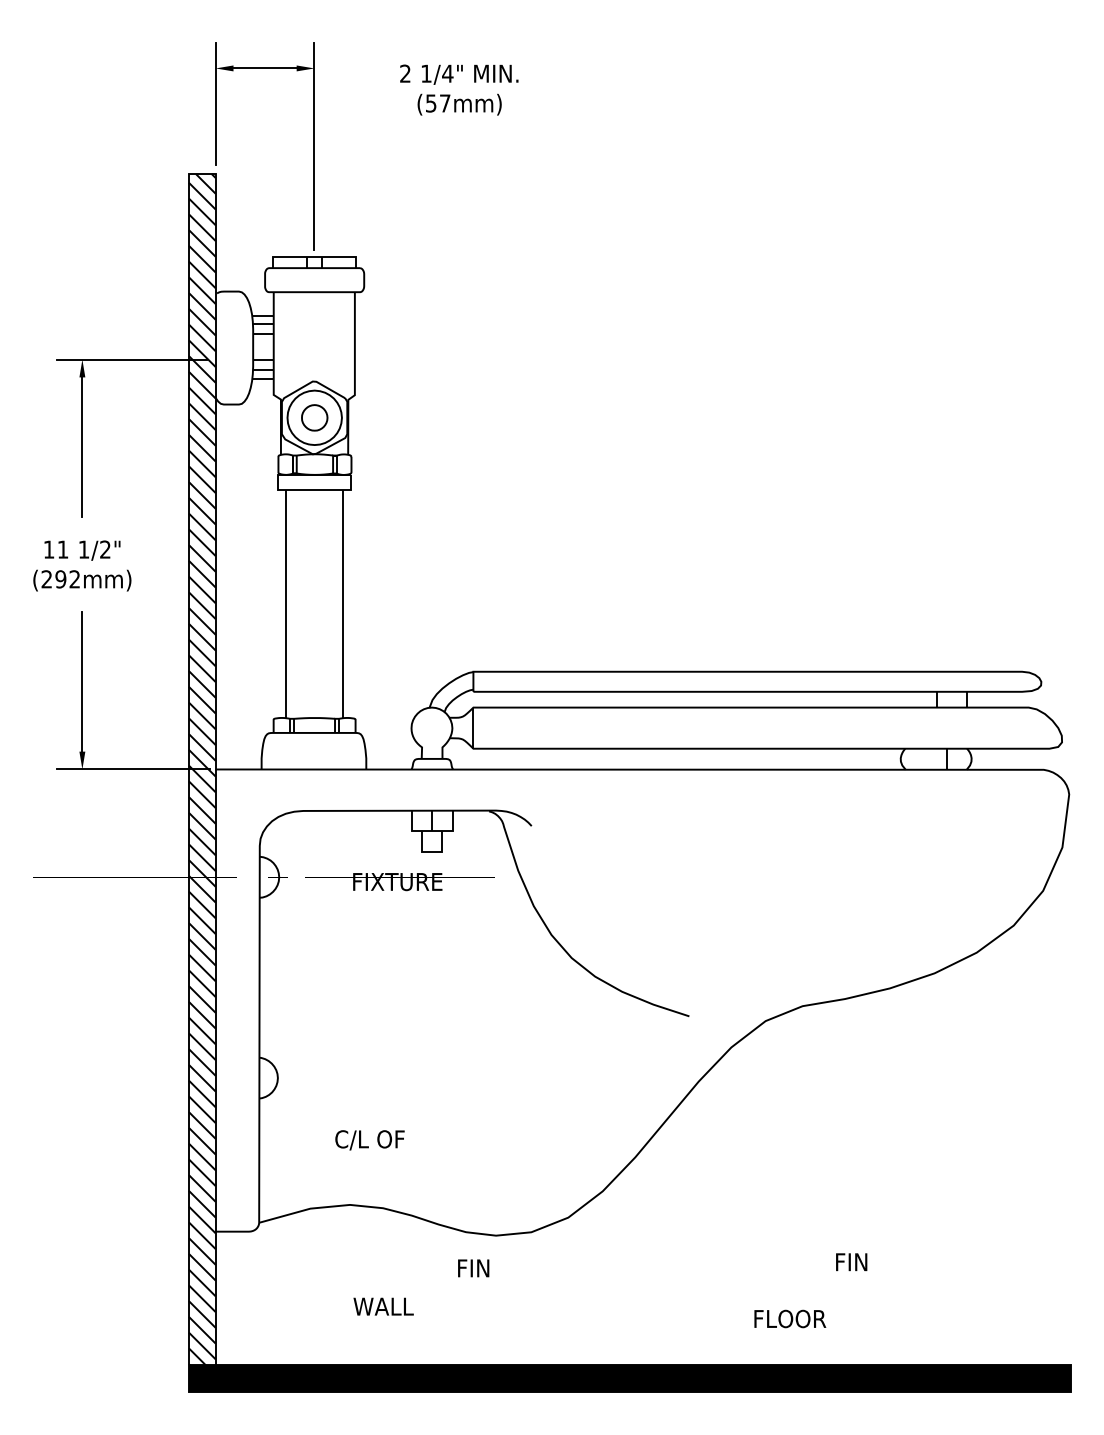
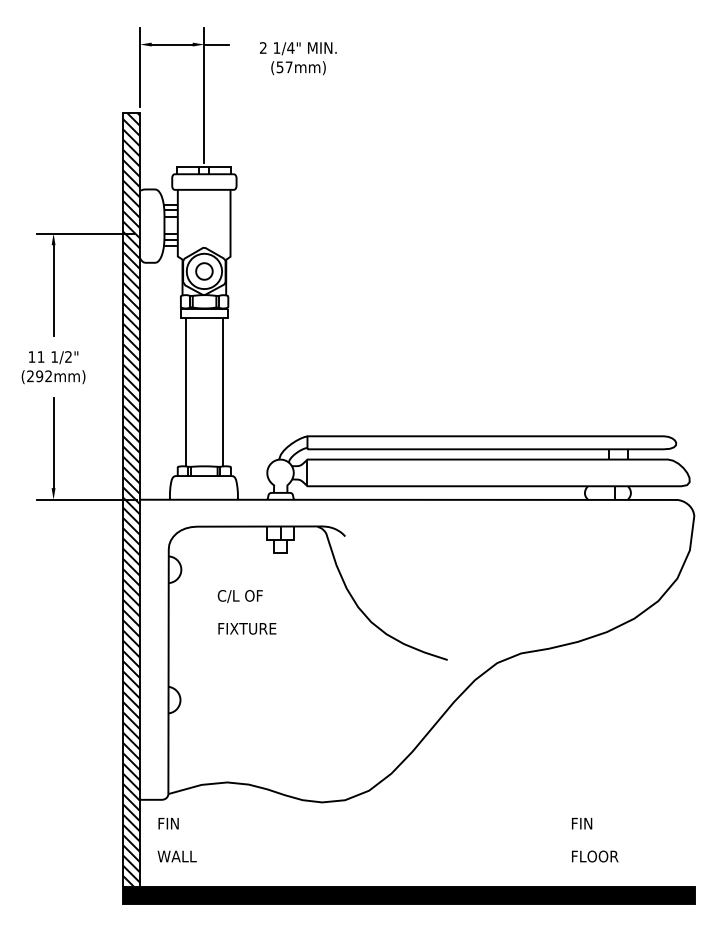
line: (333, 68) -> (216, 44), added
text: (397, 881) -> (247, 628), moved
text: (368, 1140) -> (239, 596), moved
text: (852, 1261) -> (582, 823), moved
text: (473, 1268) -> (168, 823), moved
text: (382, 1306) -> (176, 856), moved
text: (790, 1318) -> (595, 856), moved

